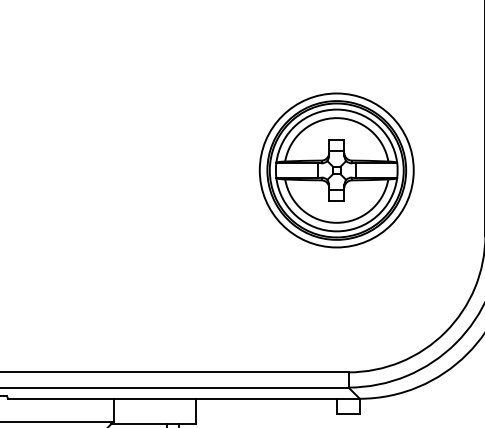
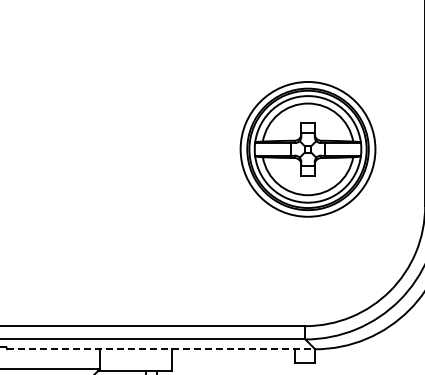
part: (336, 170) -> (307, 149), moved
line: (184, 399) -> (161, 349), solid -> dashed

